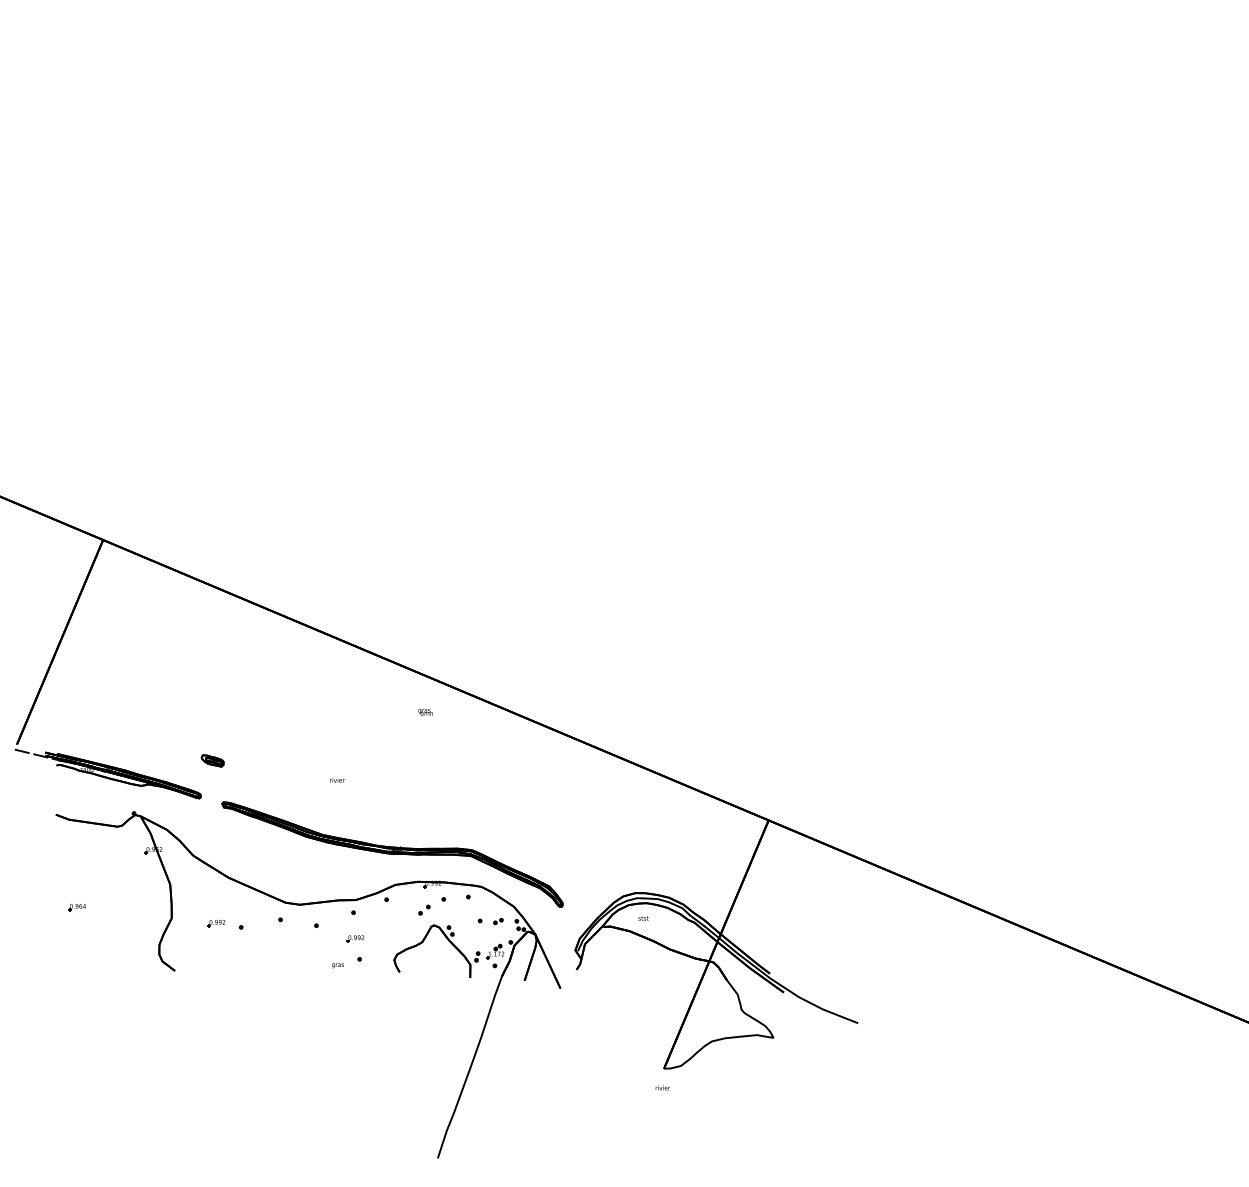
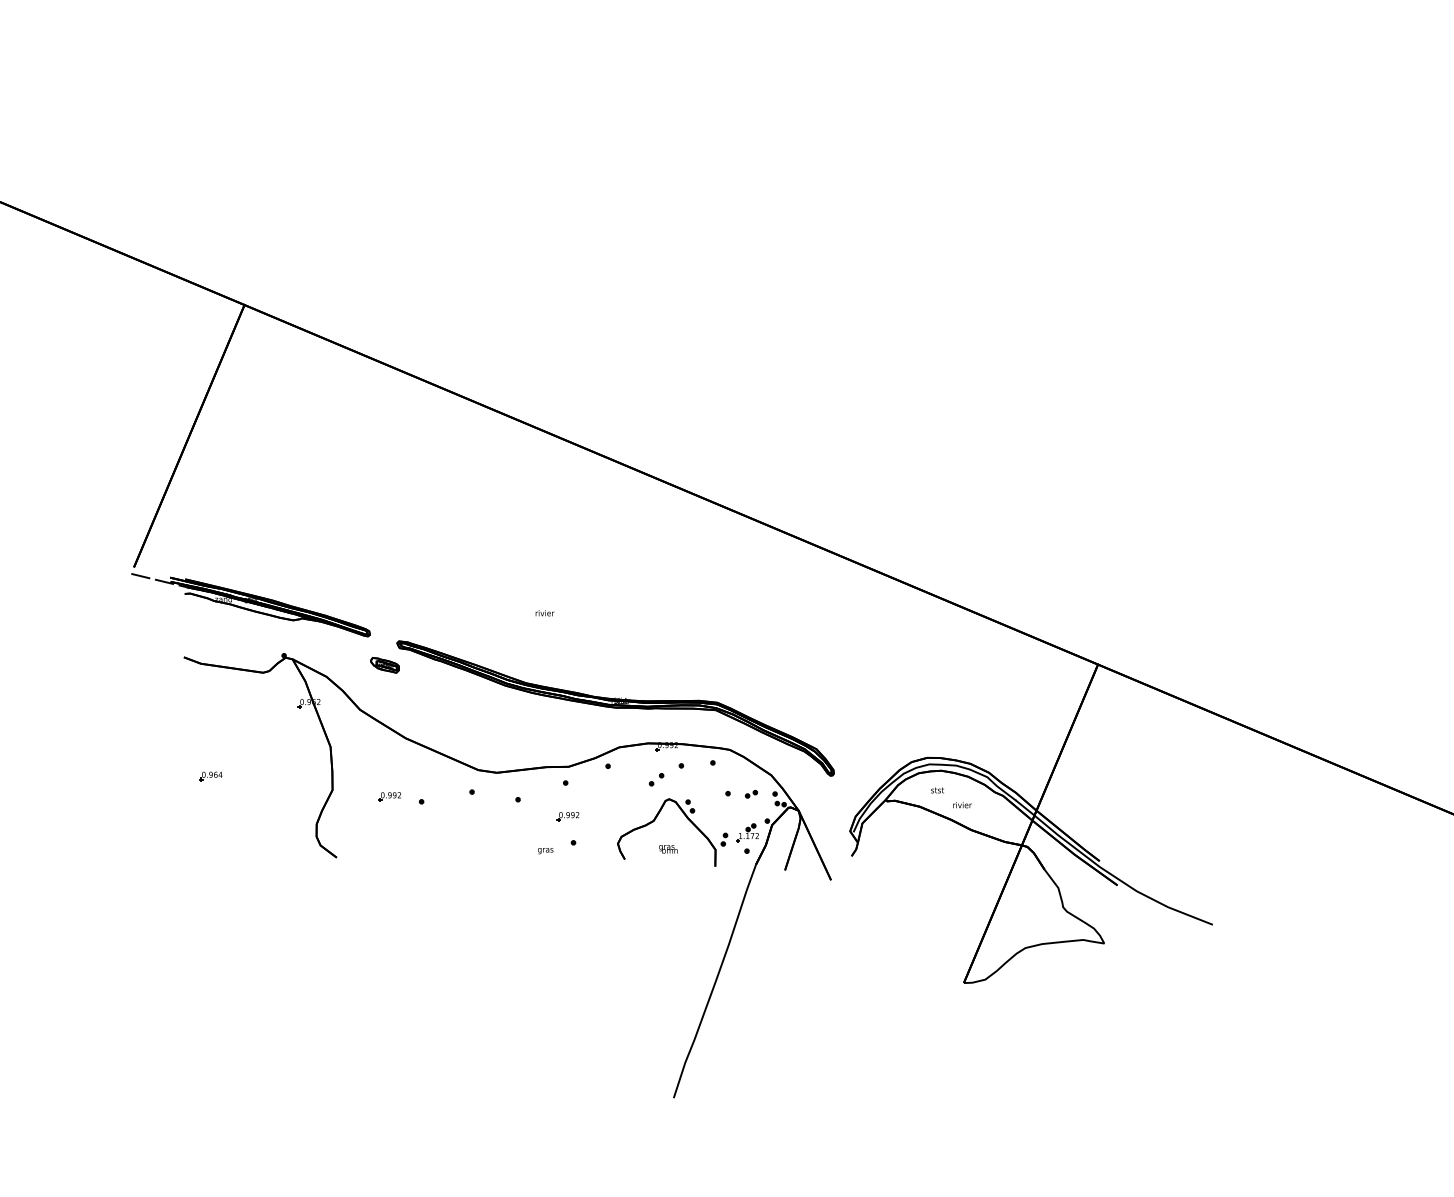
text: (425, 712) -> (668, 849), moved
part: (212, 760) -> (384, 664), moved
text: (662, 1087) -> (961, 804), moved

